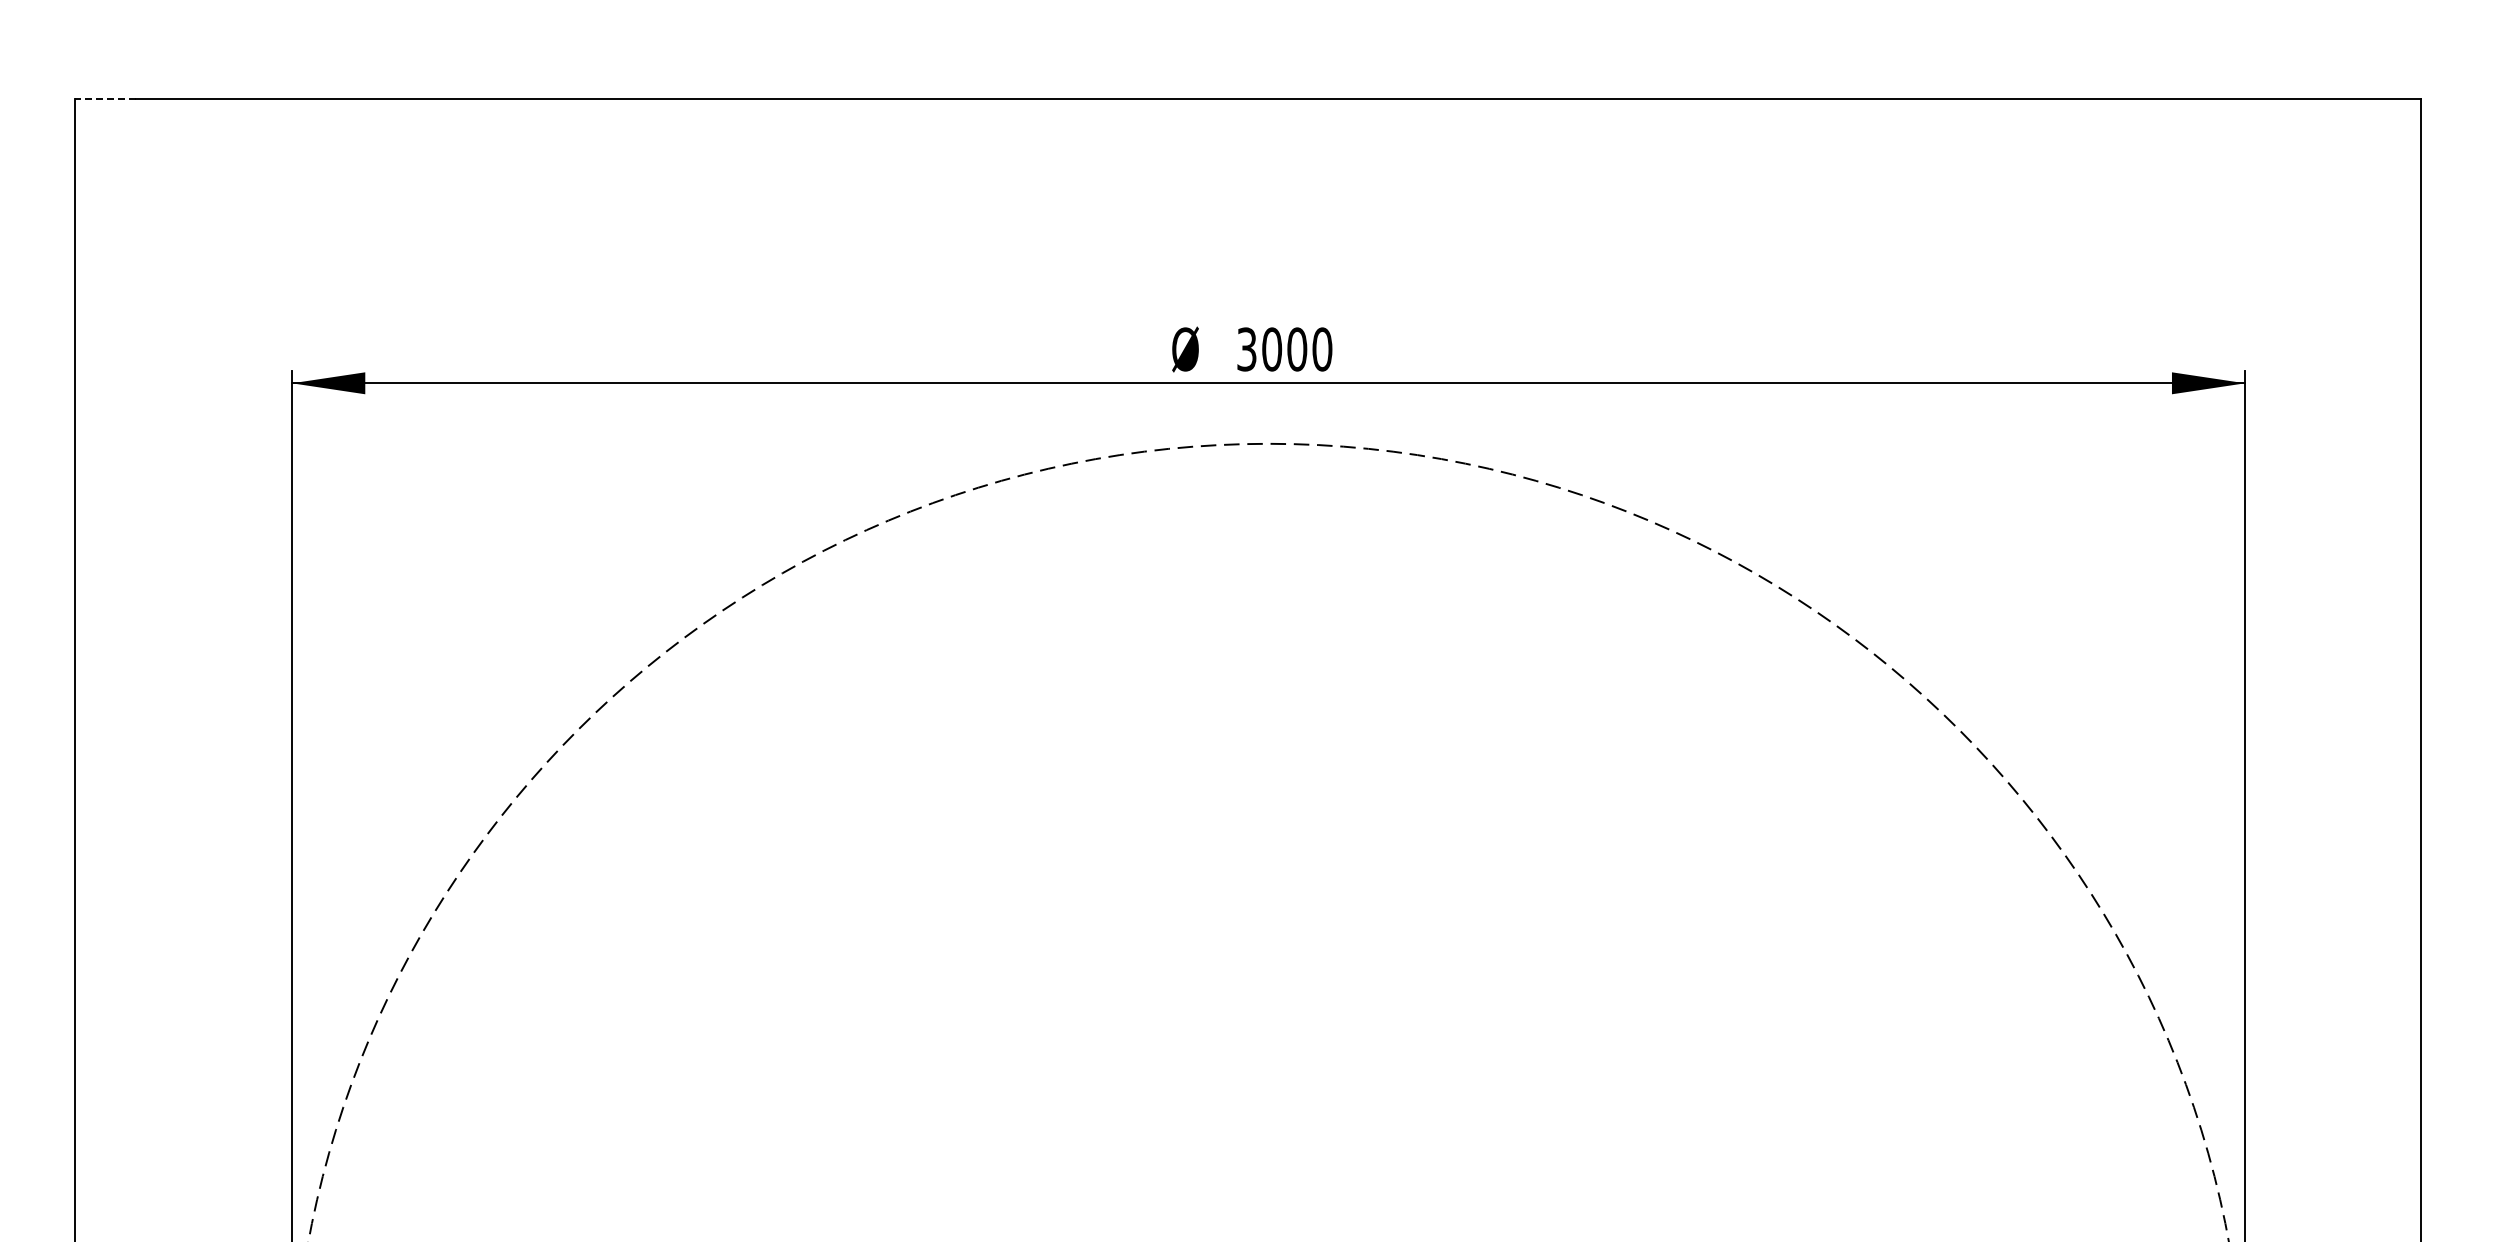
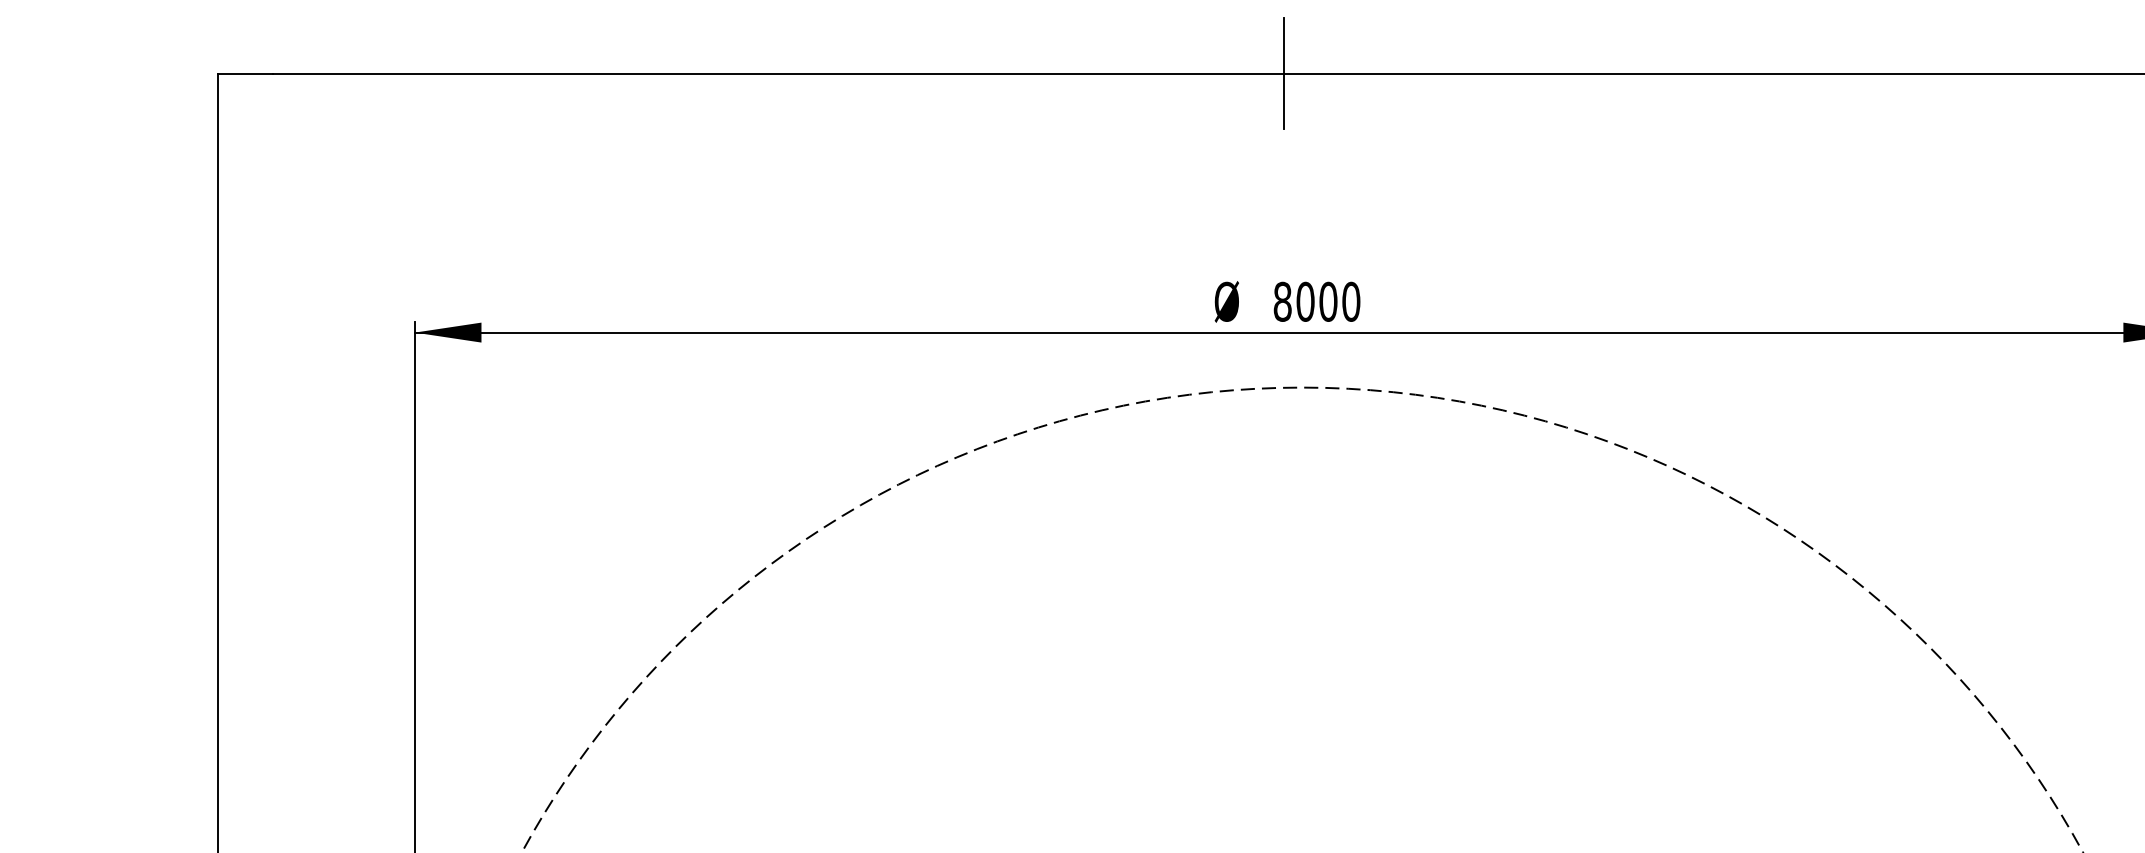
line: (105, 98) -> (245, 73), dashed -> solid
line: (1248, 98) -> (1284, 73), added
text: (1246, 349) -> (1282, 301), 3000 -> 8000

